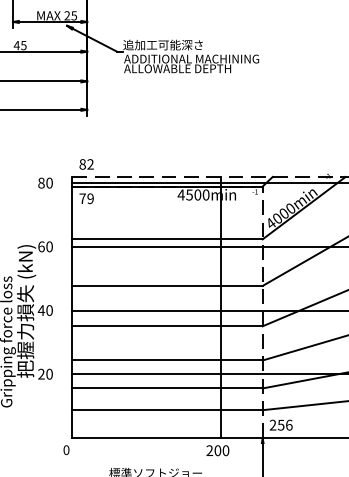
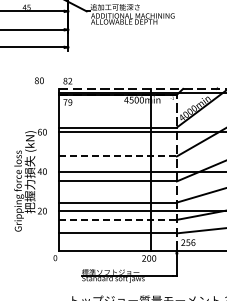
text: (44, 182) -> (38, 80), moved
line: (166, 286) -> (117, 156), solid -> dashed
line: (166, 387) -> (117, 219), solid -> dashed

